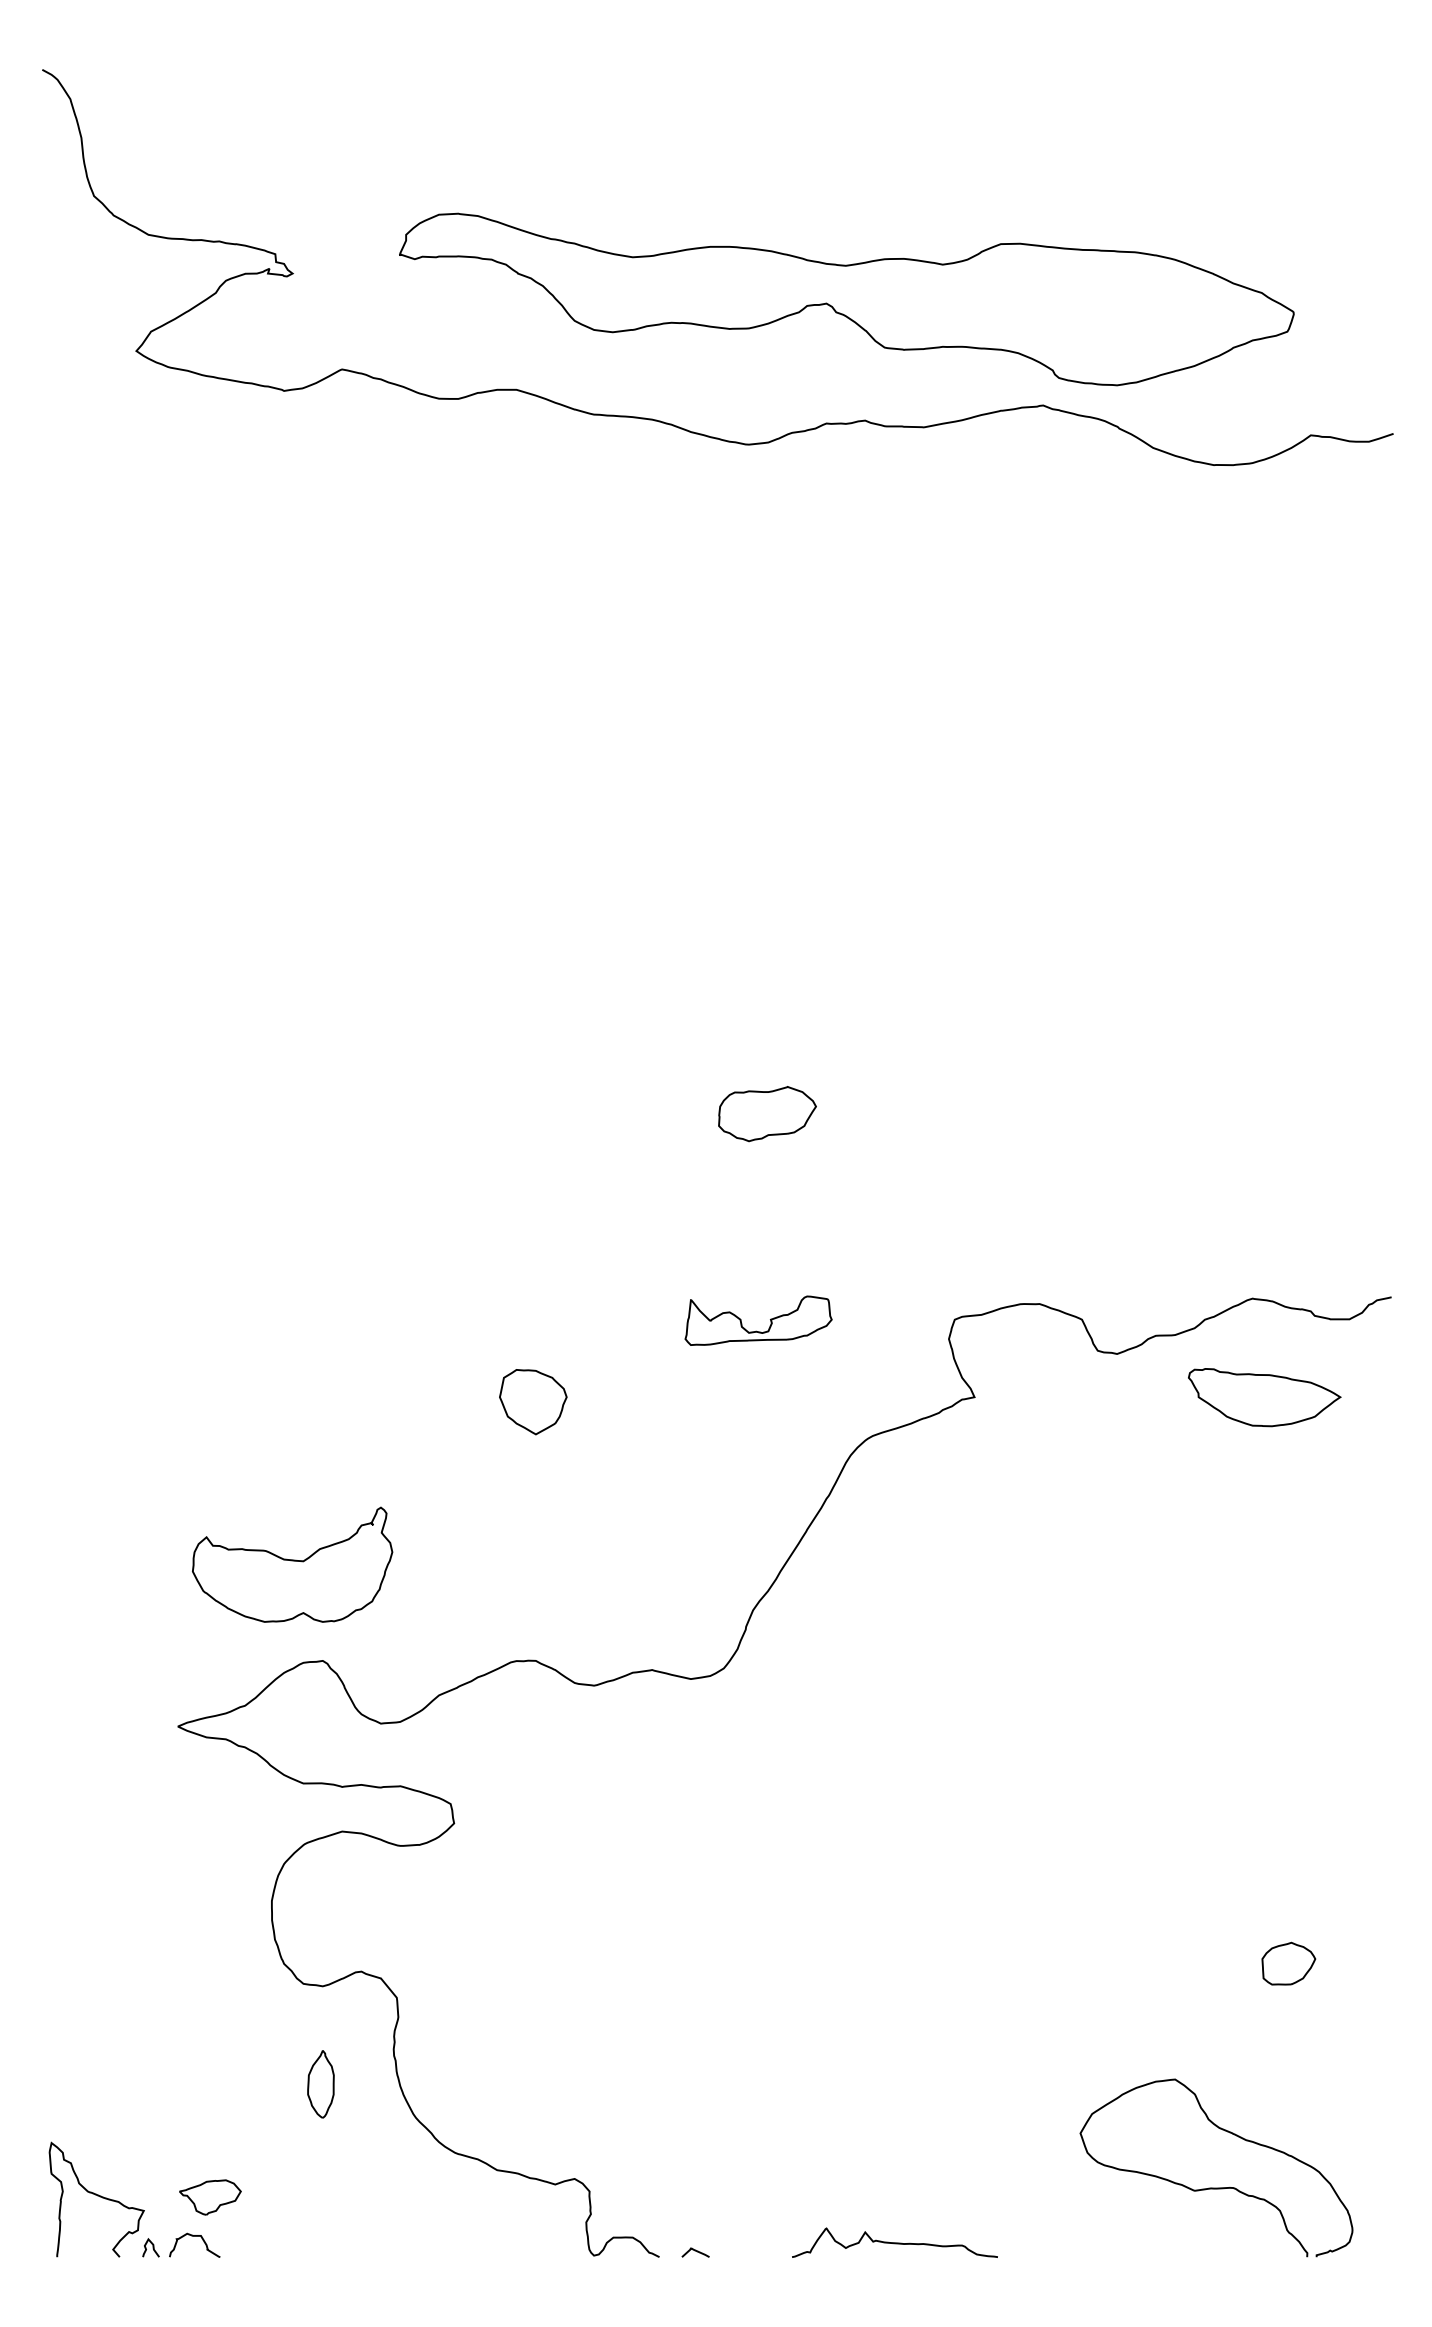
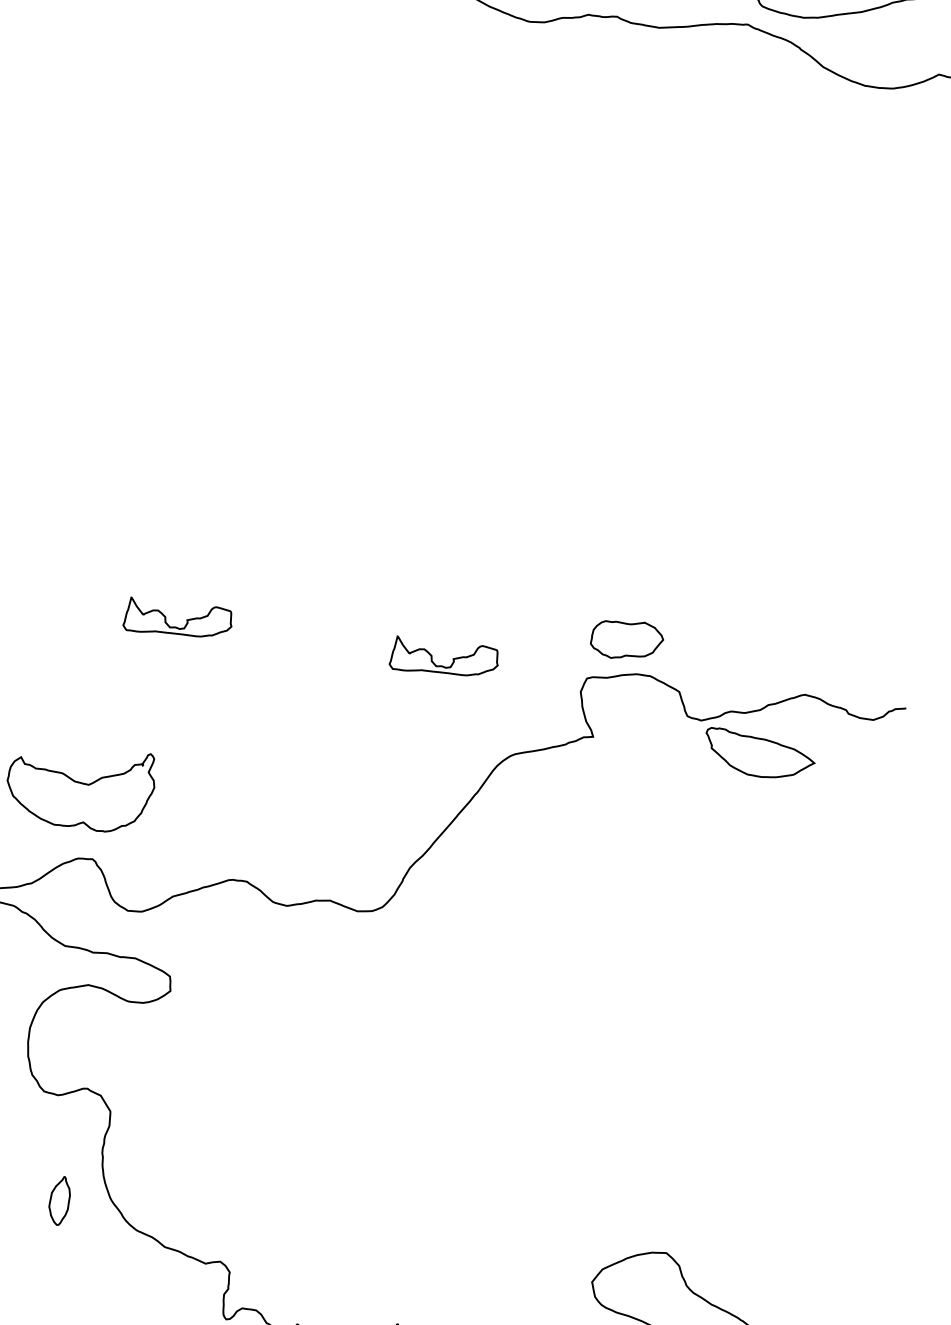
part: (767, 1114) -> (627, 640), moved
part: (389, 1330) -> (175, 626), added
part: (1264, 1397) -> (759, 755), moved
part: (533, 1402) -> (272, 694), removed
part: (1288, 1963) -> (760, 1180), removed
part: (320, 2084) -> (59, 1200), moved

